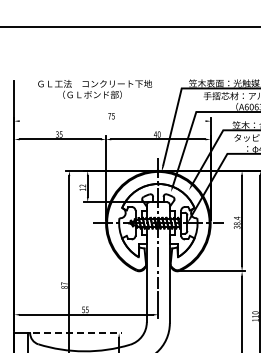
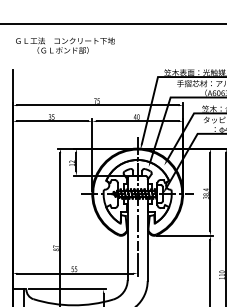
text: (95, 89) -> (65, 45), moved
line: (112, 121) -> (97, 105), added
line: (78, 333) -> (68, 289), dashed -> solid

